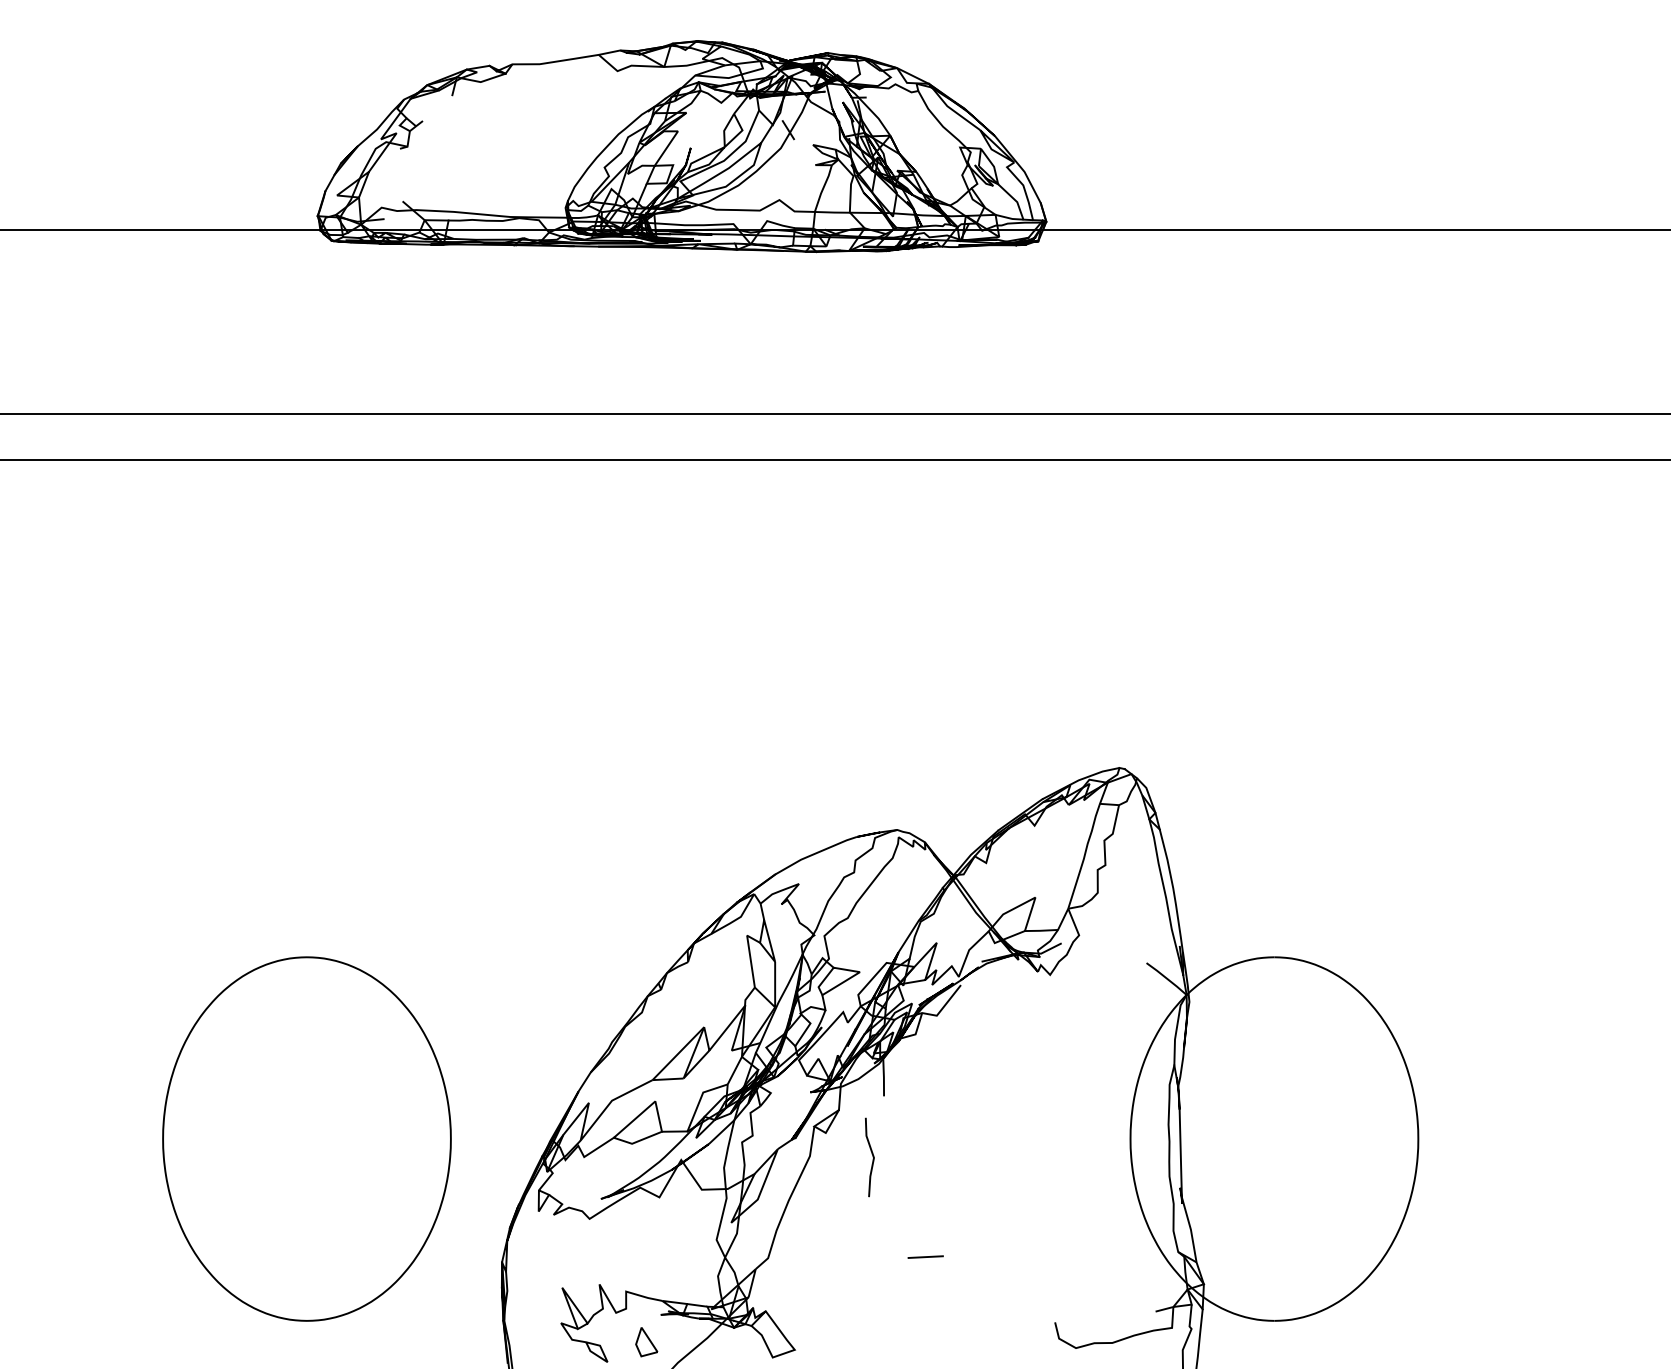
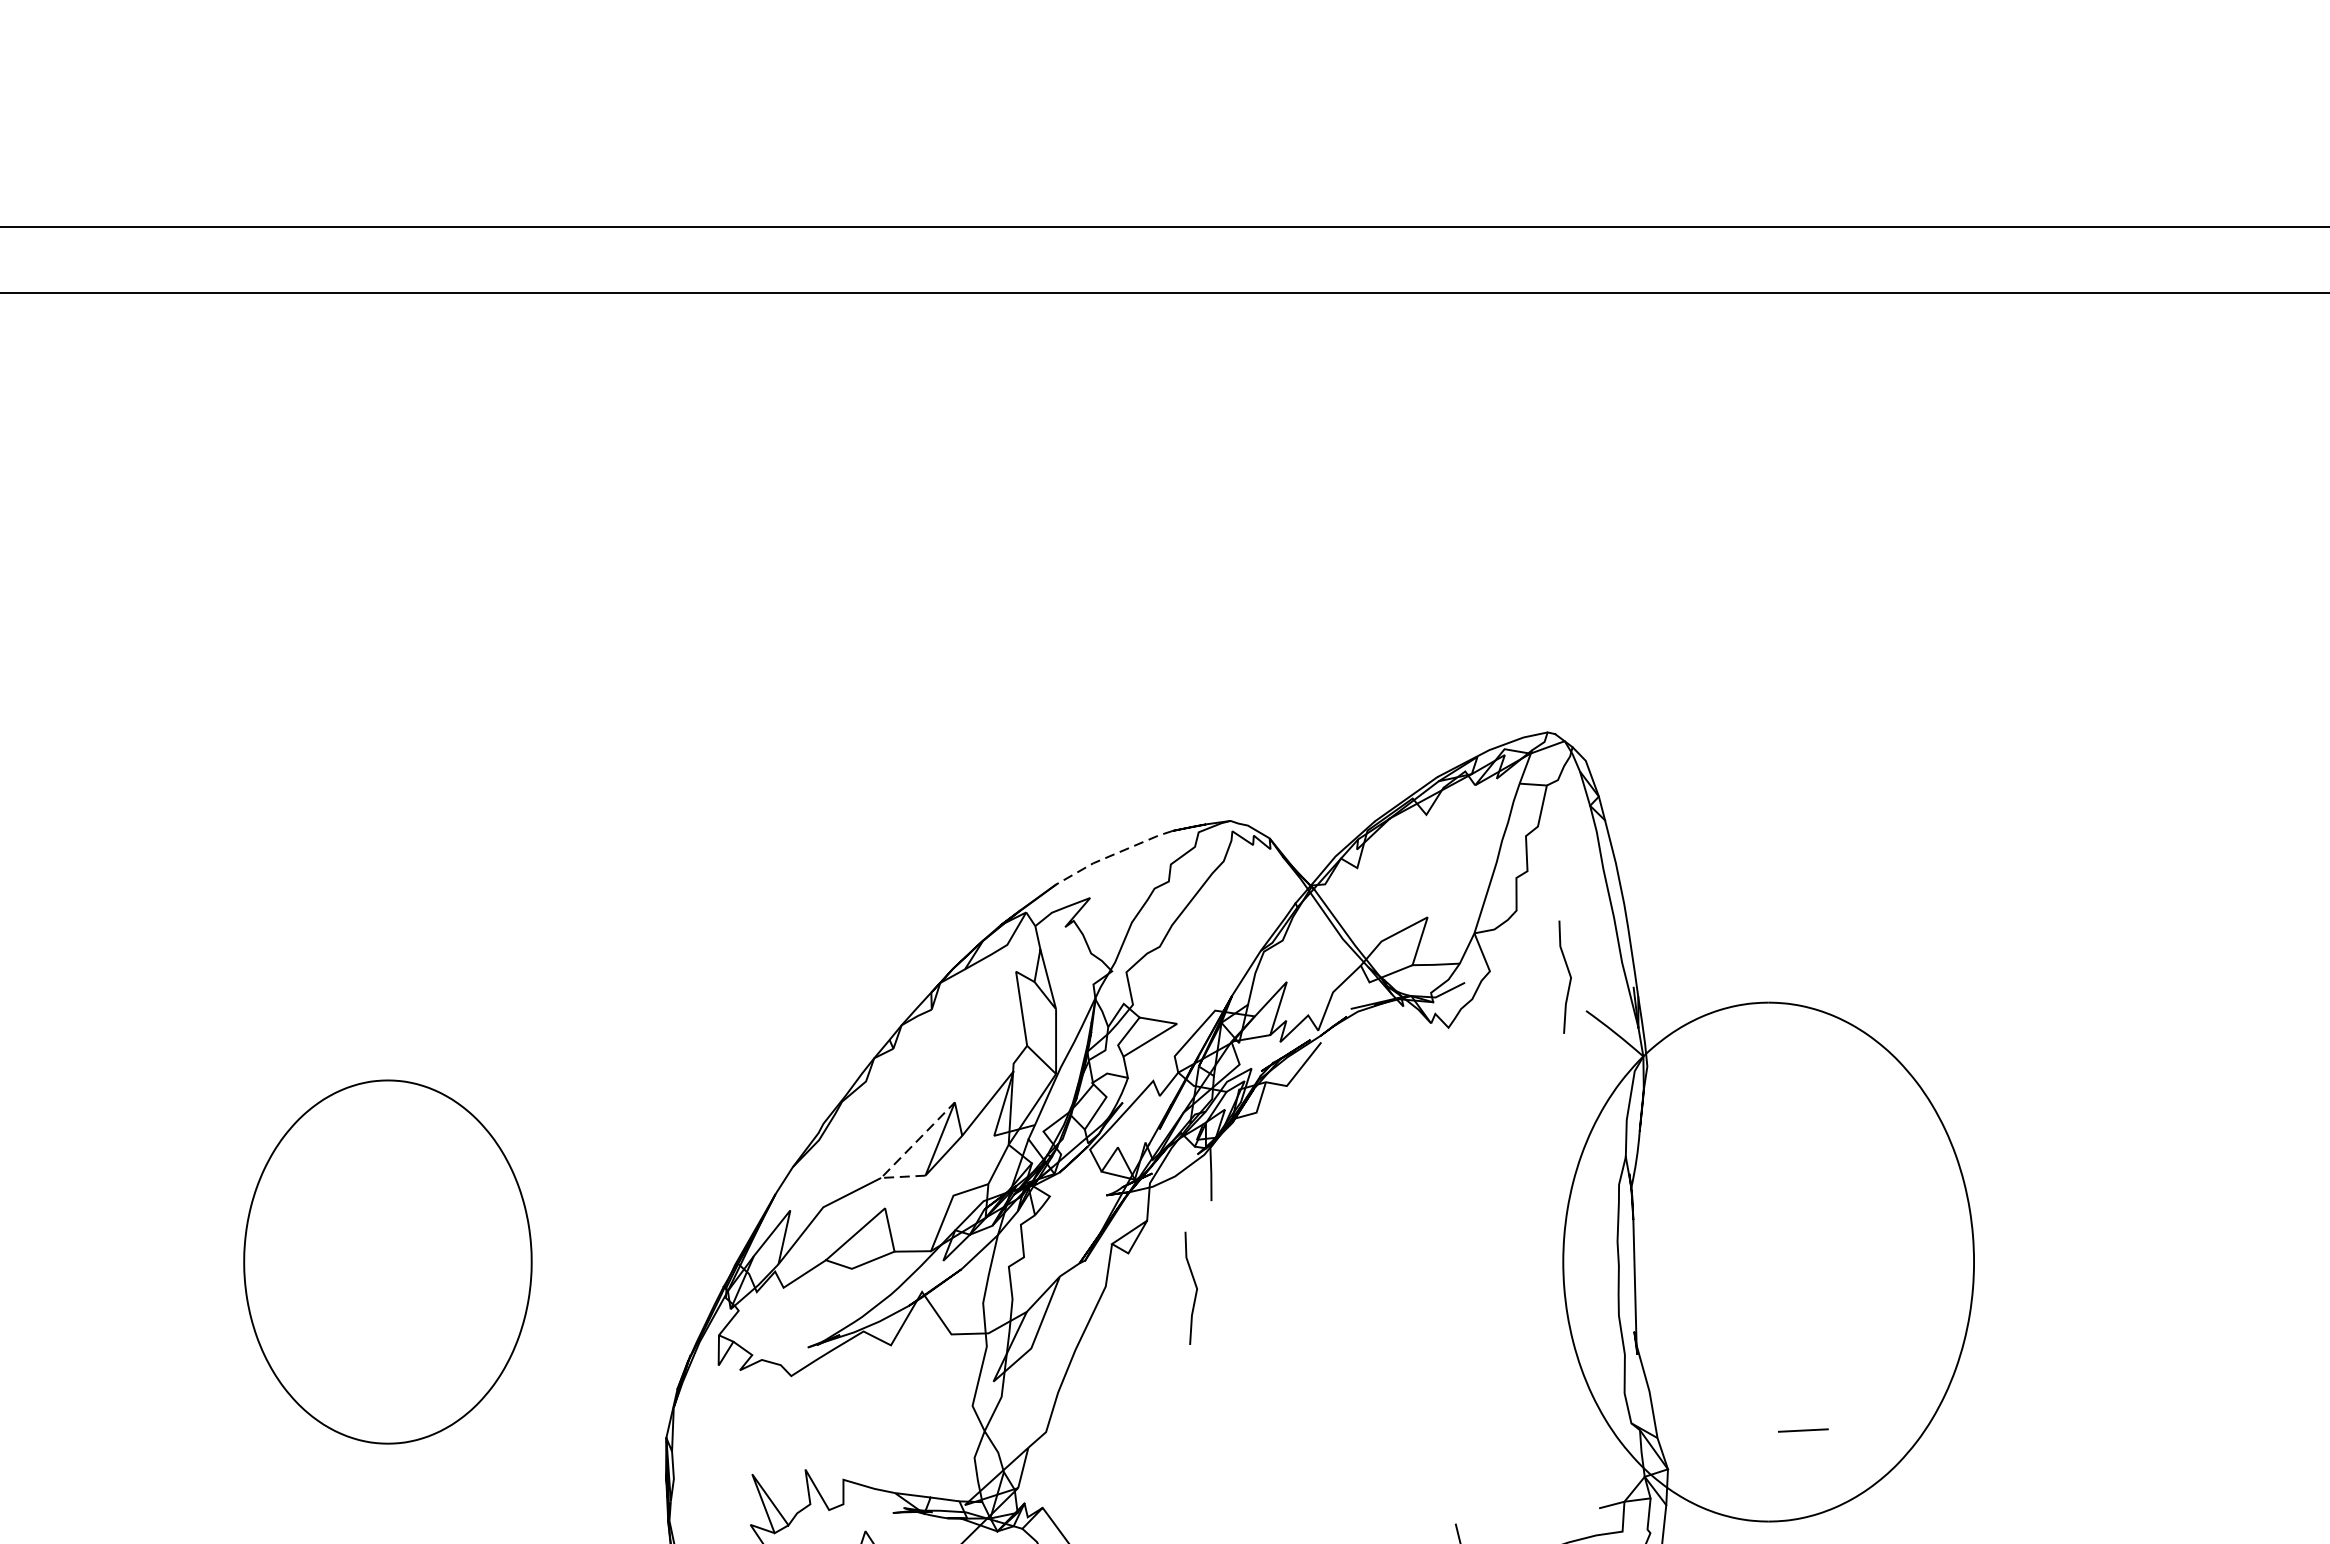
line: (814, 853) -> (1112, 854), solid -> dashed
line: (1134, 939) -> (1568, 977), added
line: (667, 1065) -> (902, 1157), solid -> dashed
part: (306, 1138) -> (387, 1261), size x0.7
line: (925, 1256) -> (1803, 1429), moved

